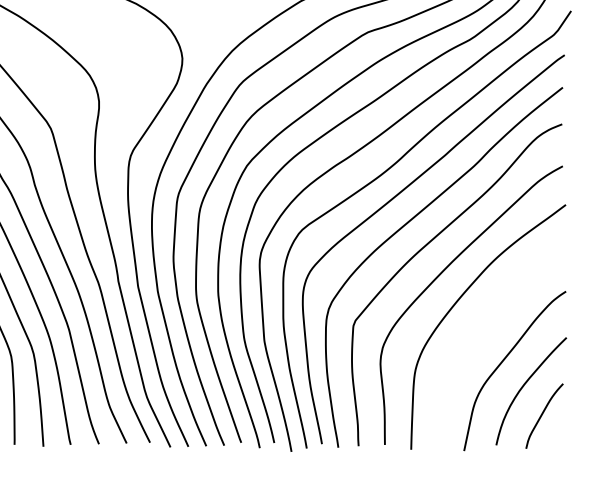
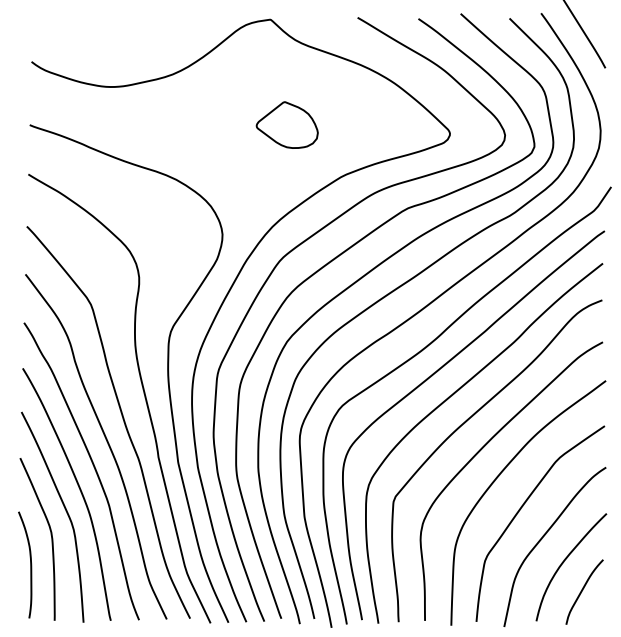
curve: (481, 333) -> (521, 509), added

